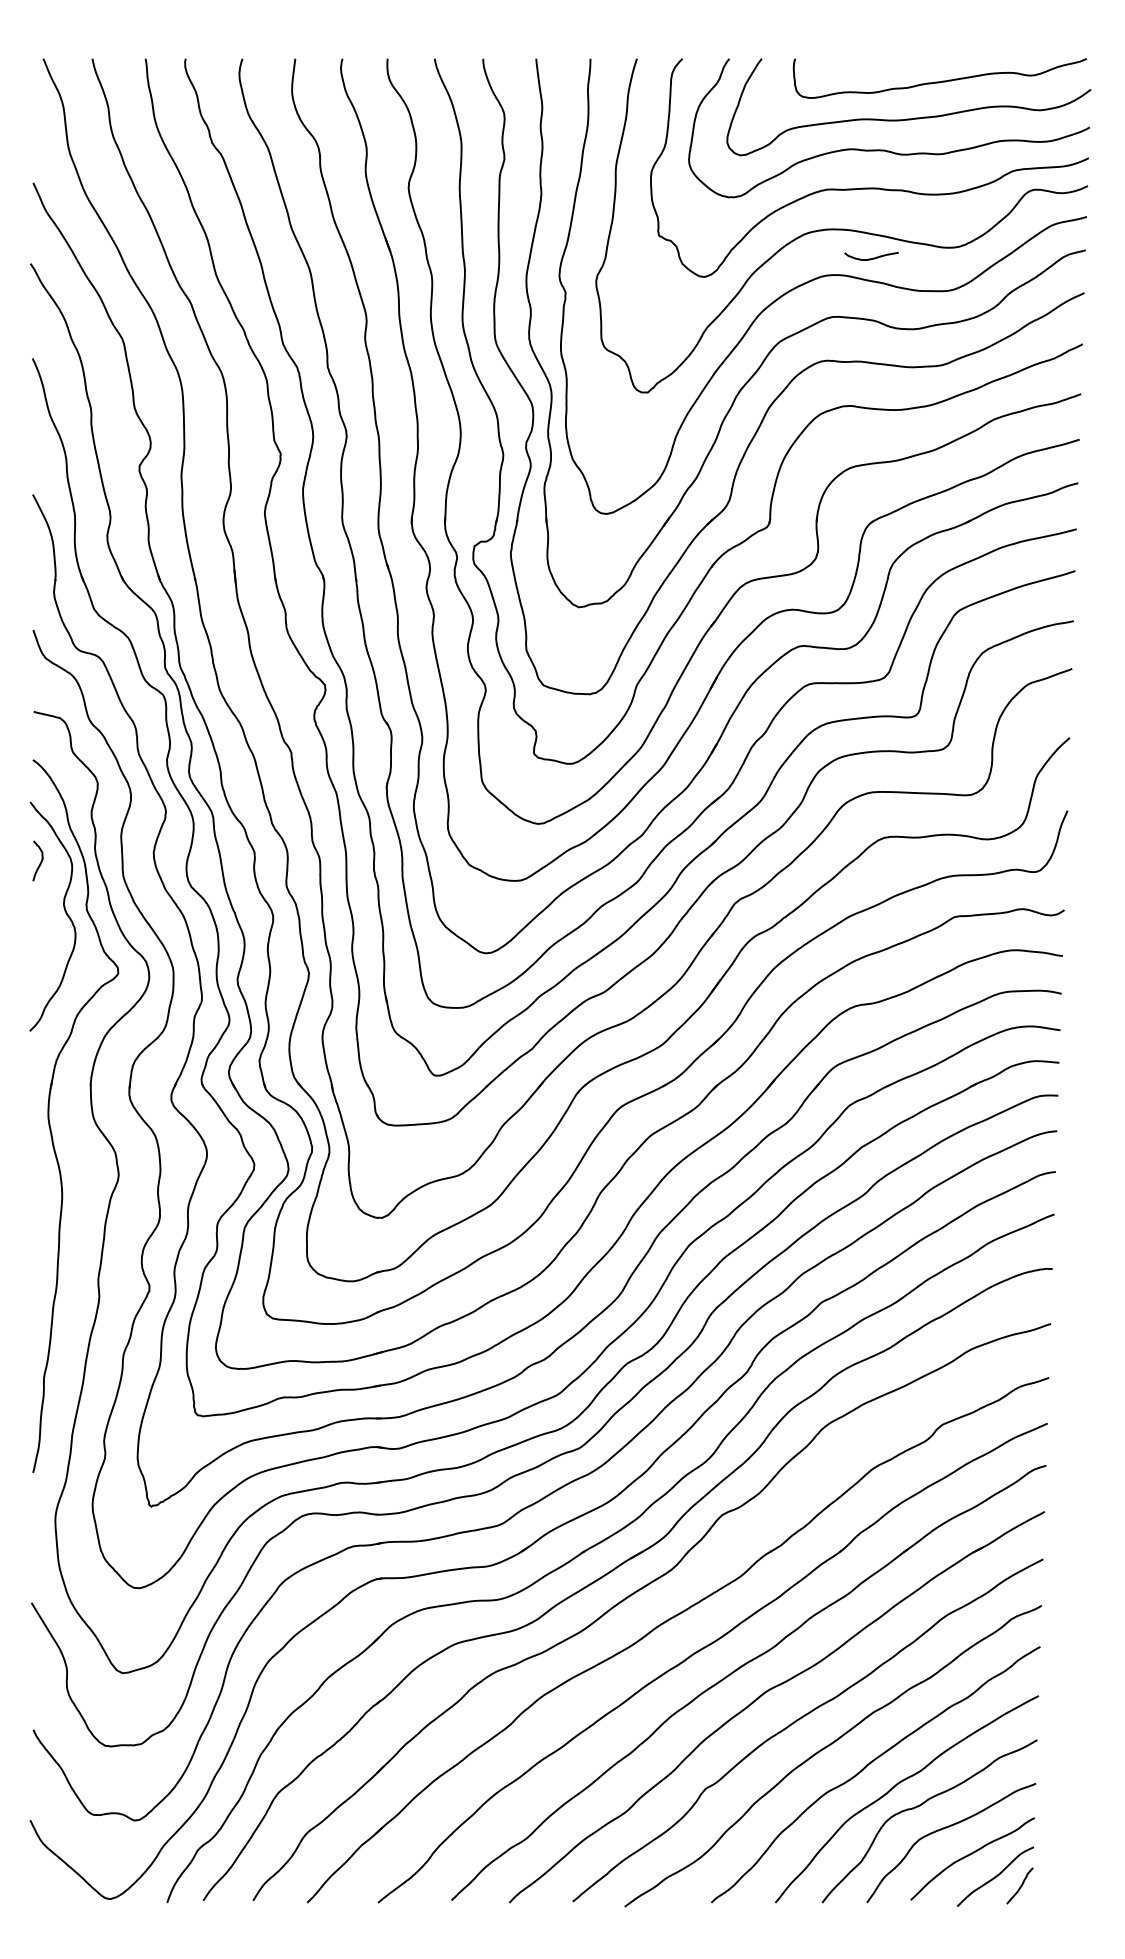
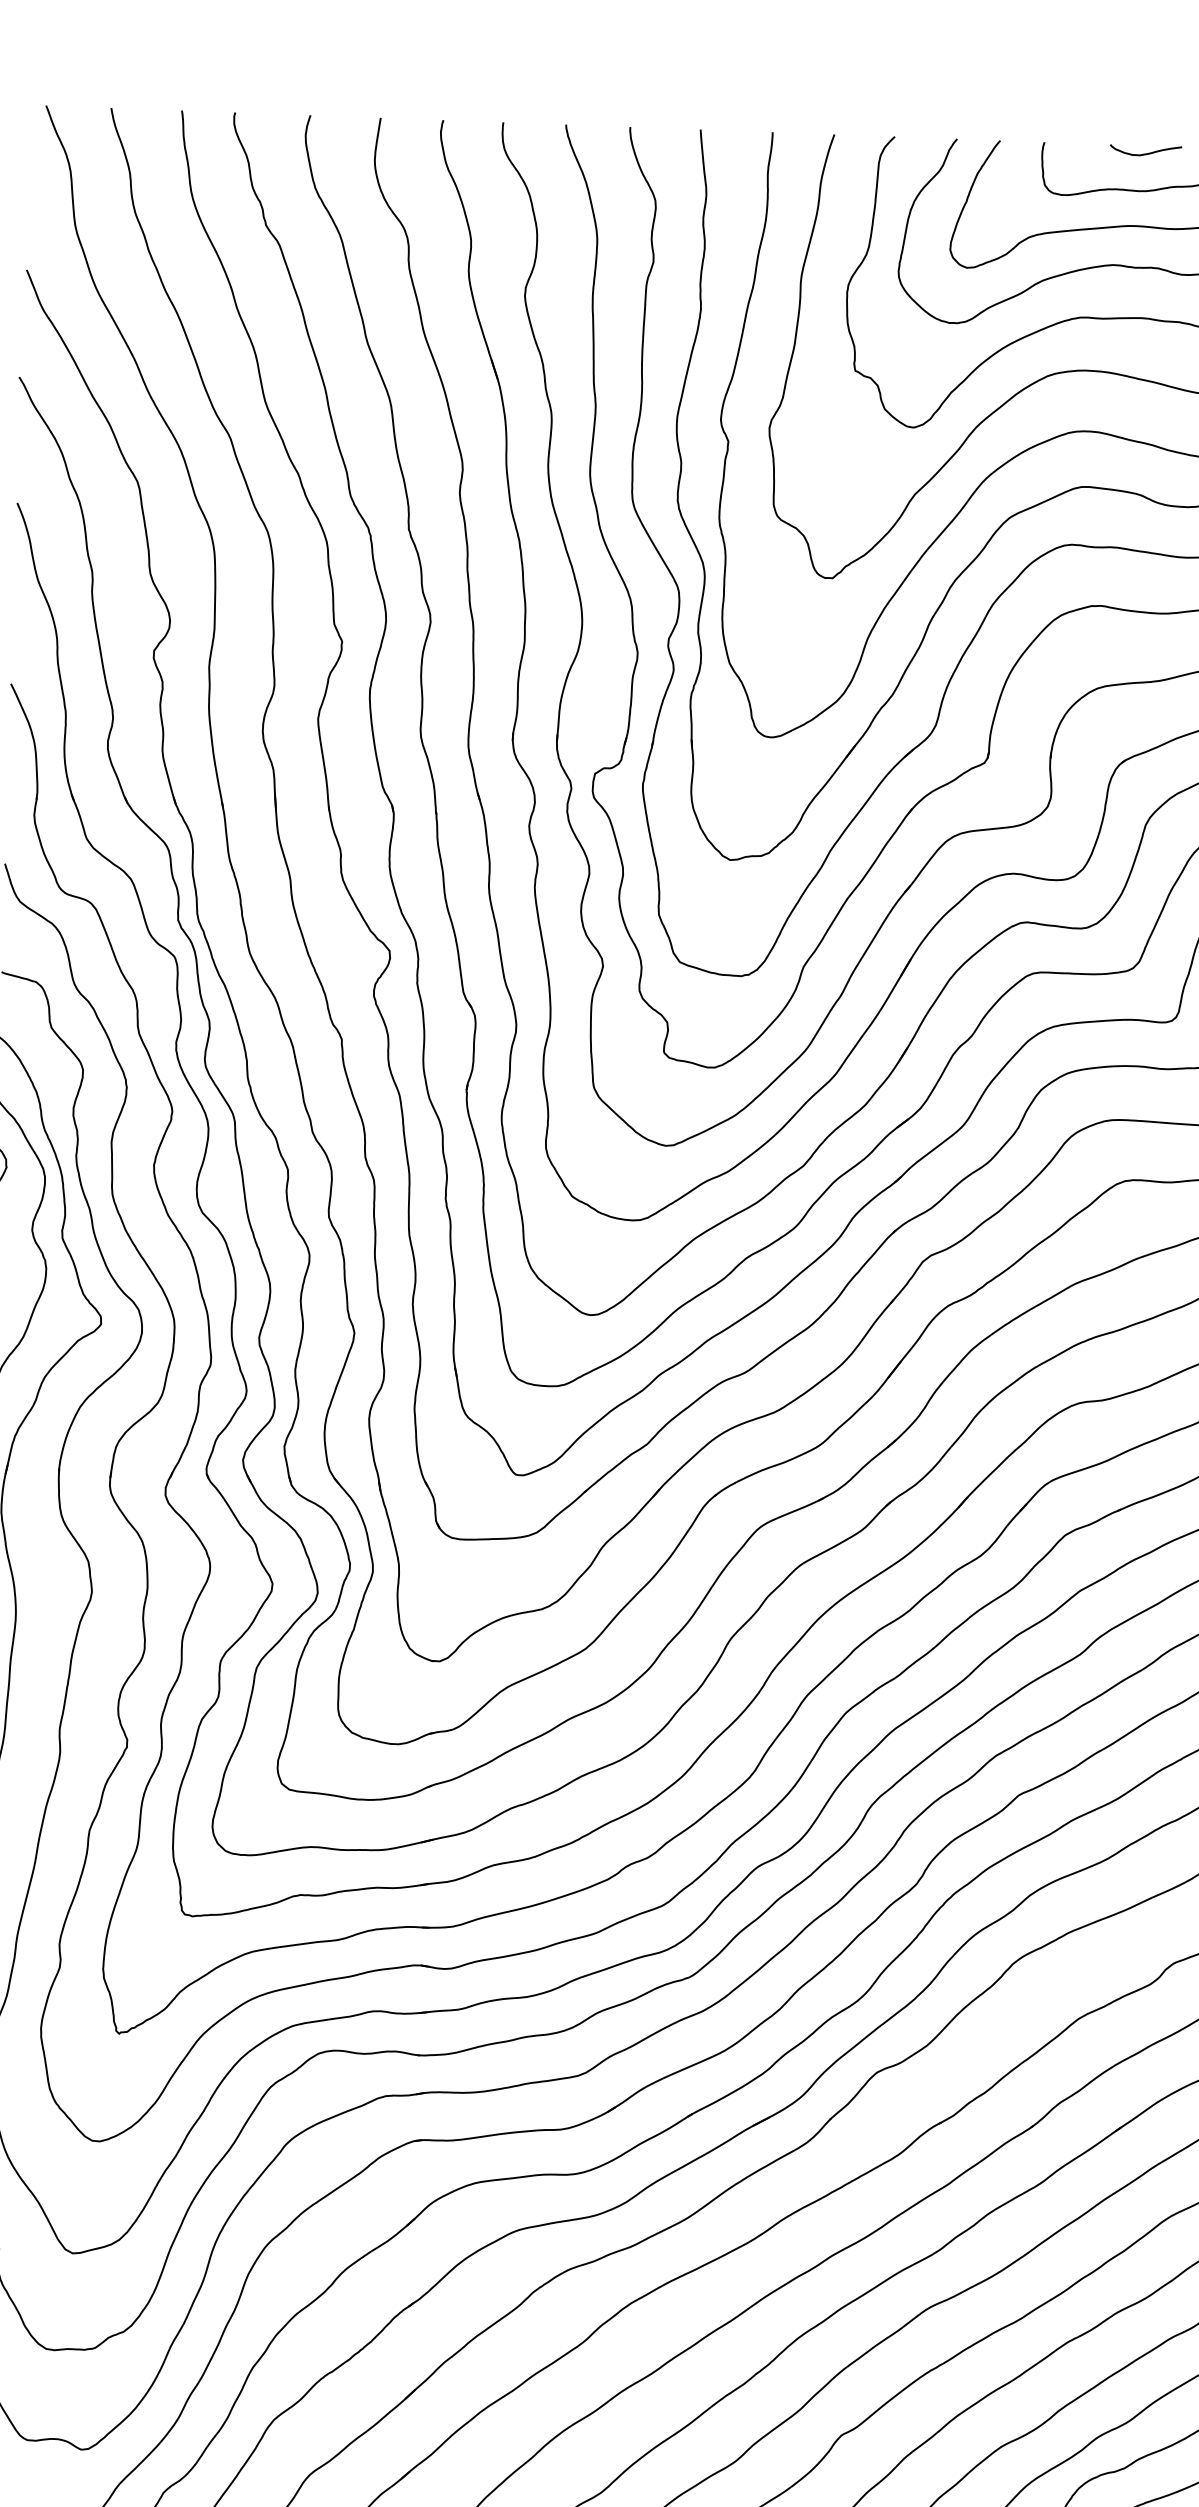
curve: (871, 258) -> (1145, 153), moved

